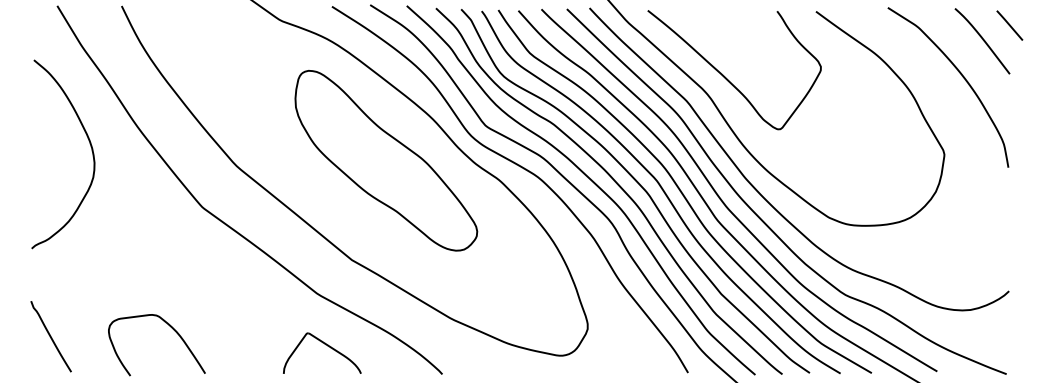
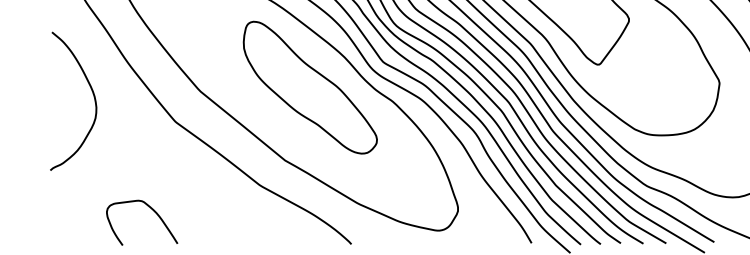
curve: (90, 146) -> (93, 95), moved
line: (50, 336) -> (64, 216), removed
part: (325, 345) -> (265, 223), removed

